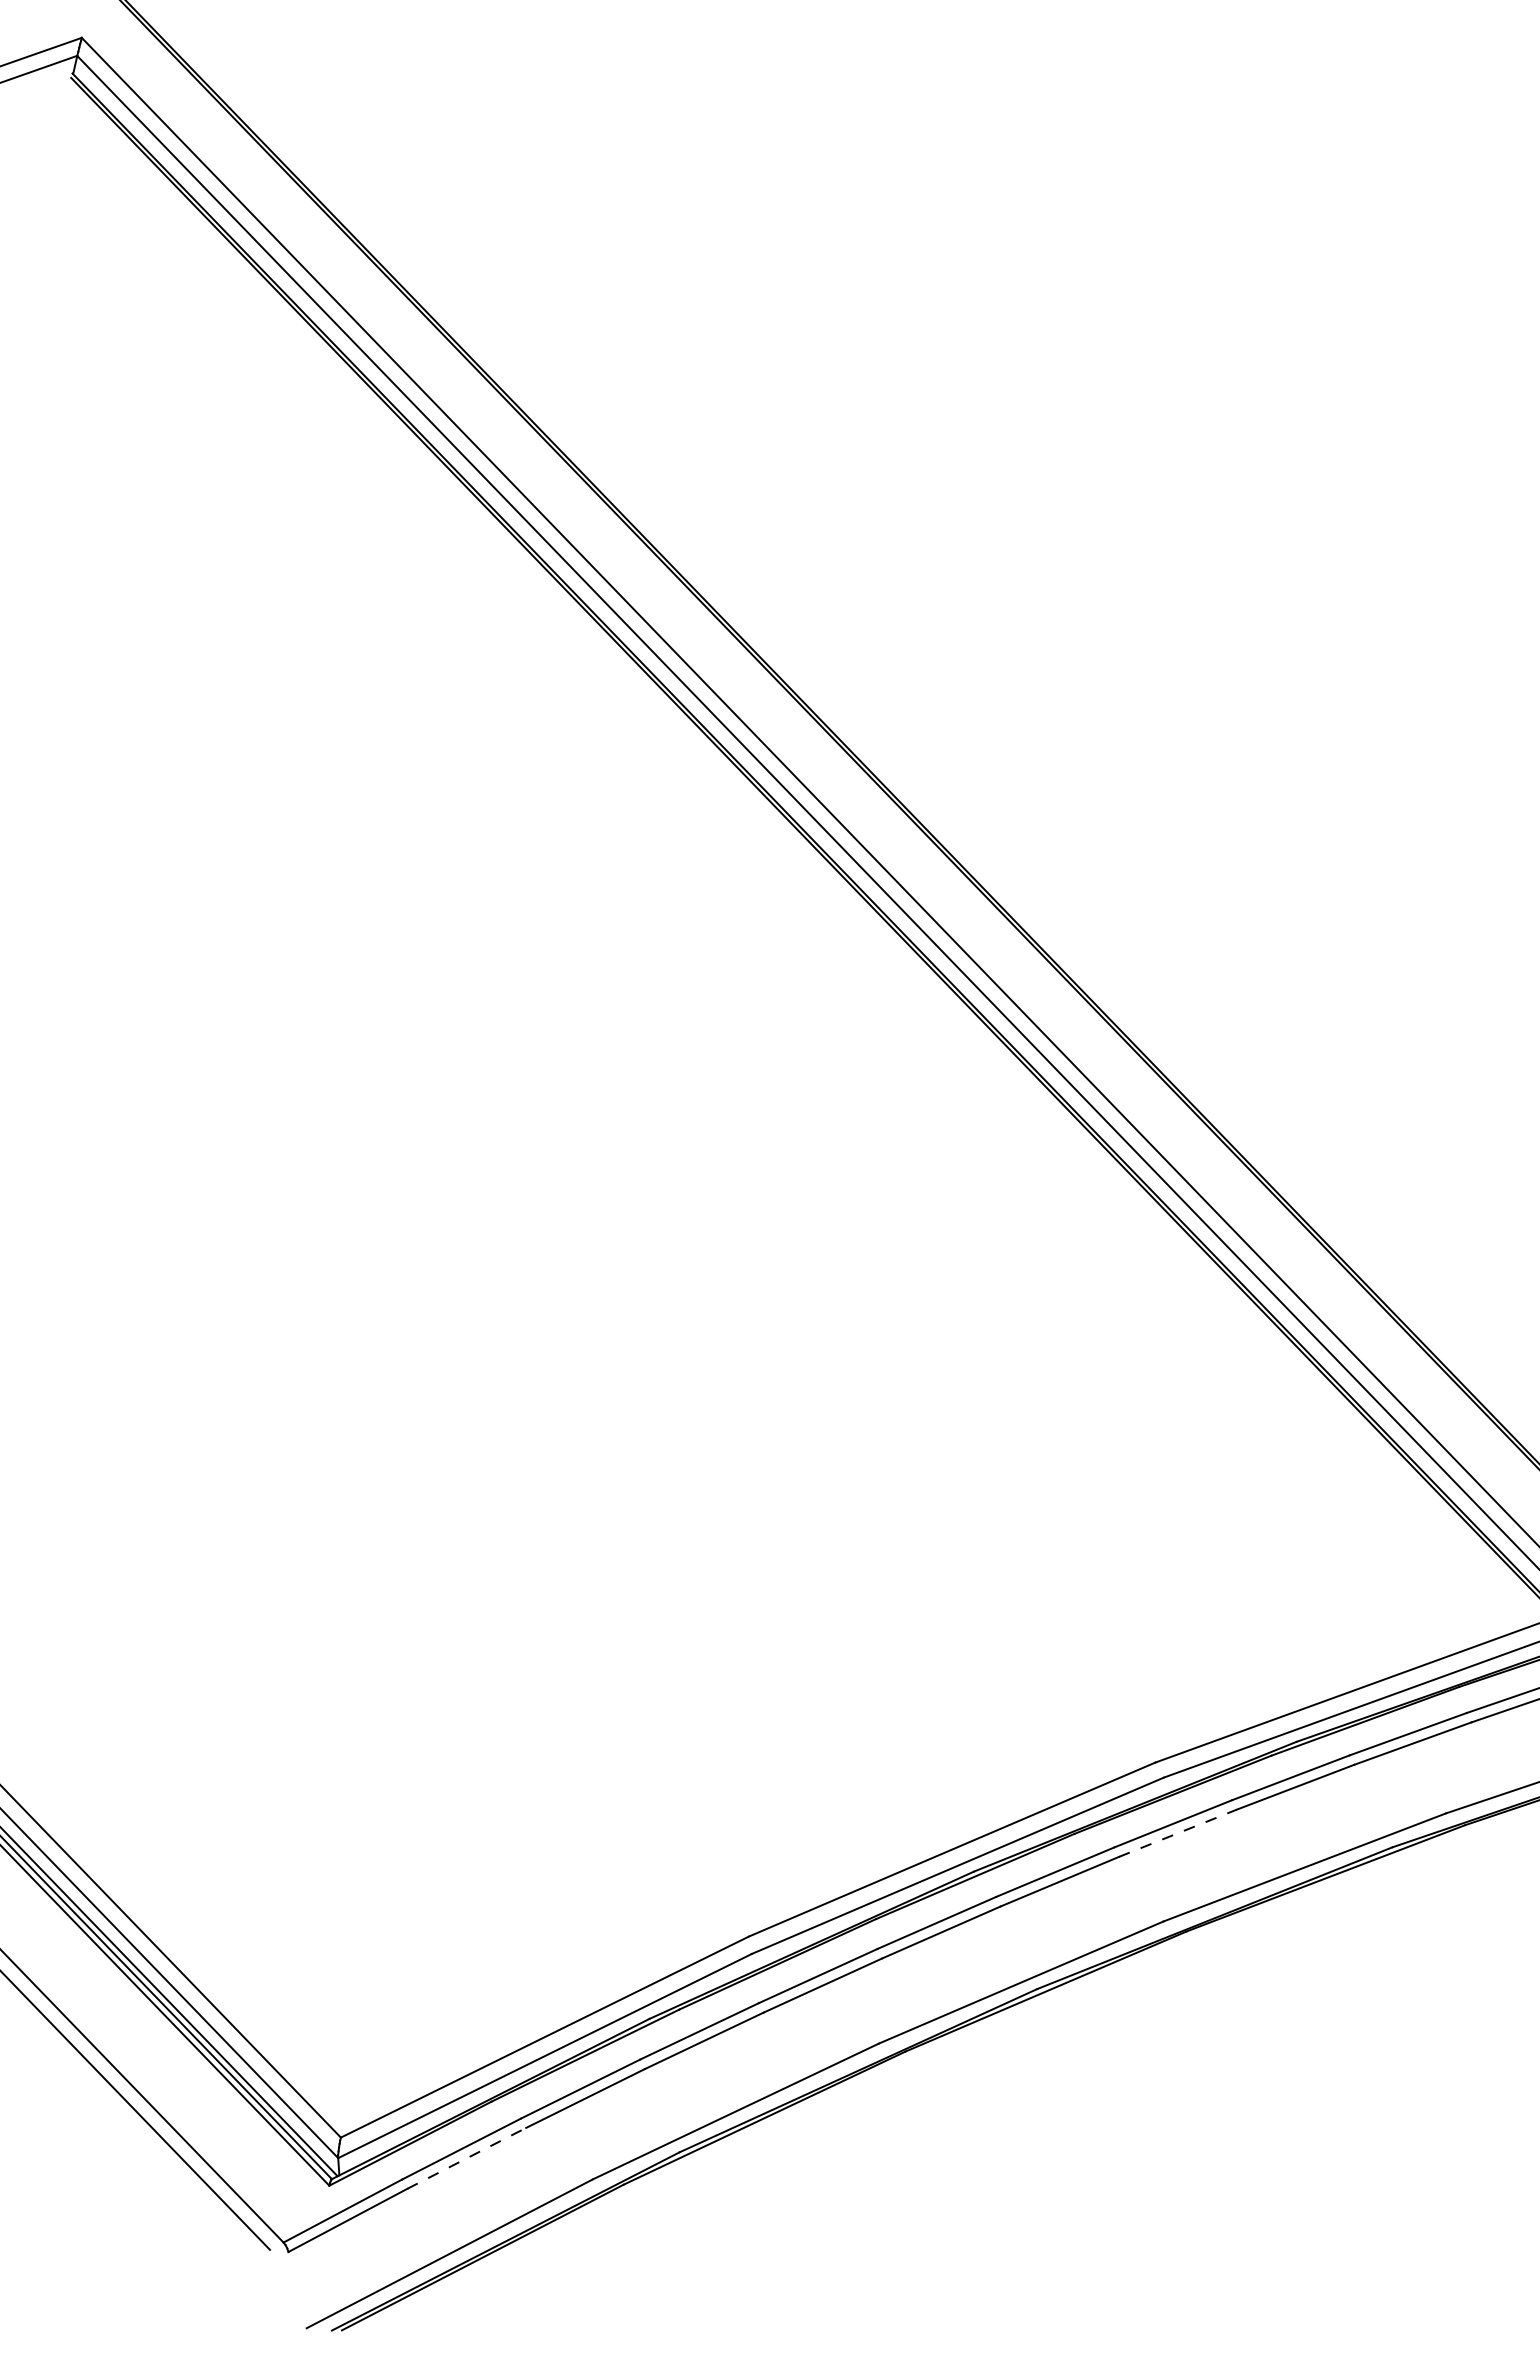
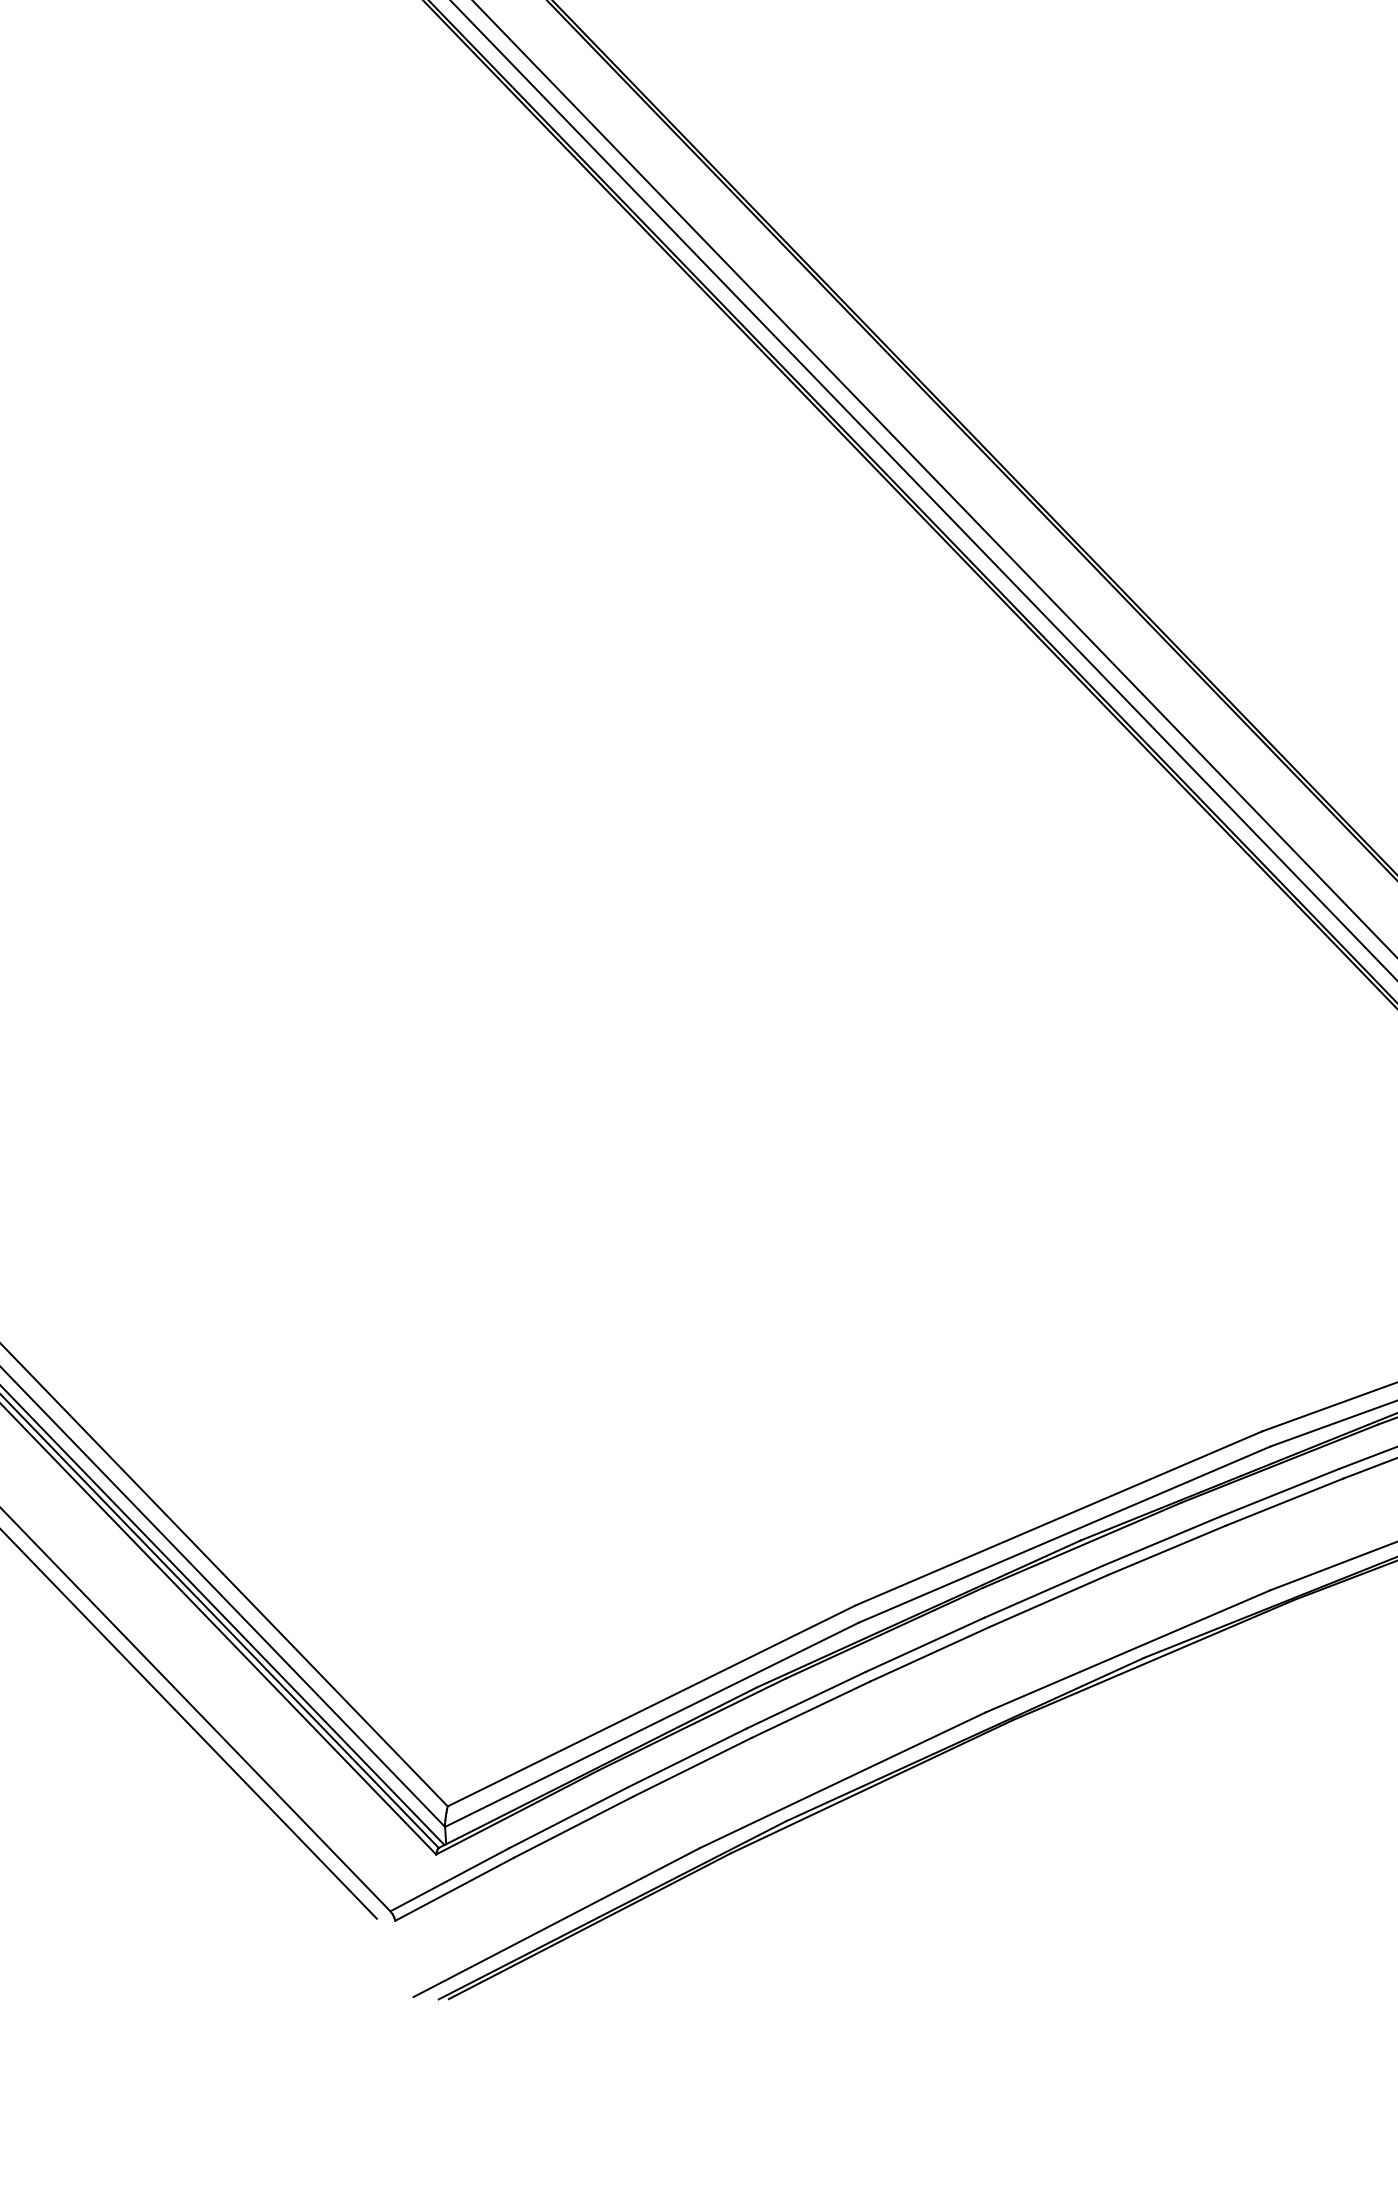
line: (1177, 1833) -> (1284, 1502), dashed -> solid
line: (466, 2158) -> (573, 1827), dashed -> solid

